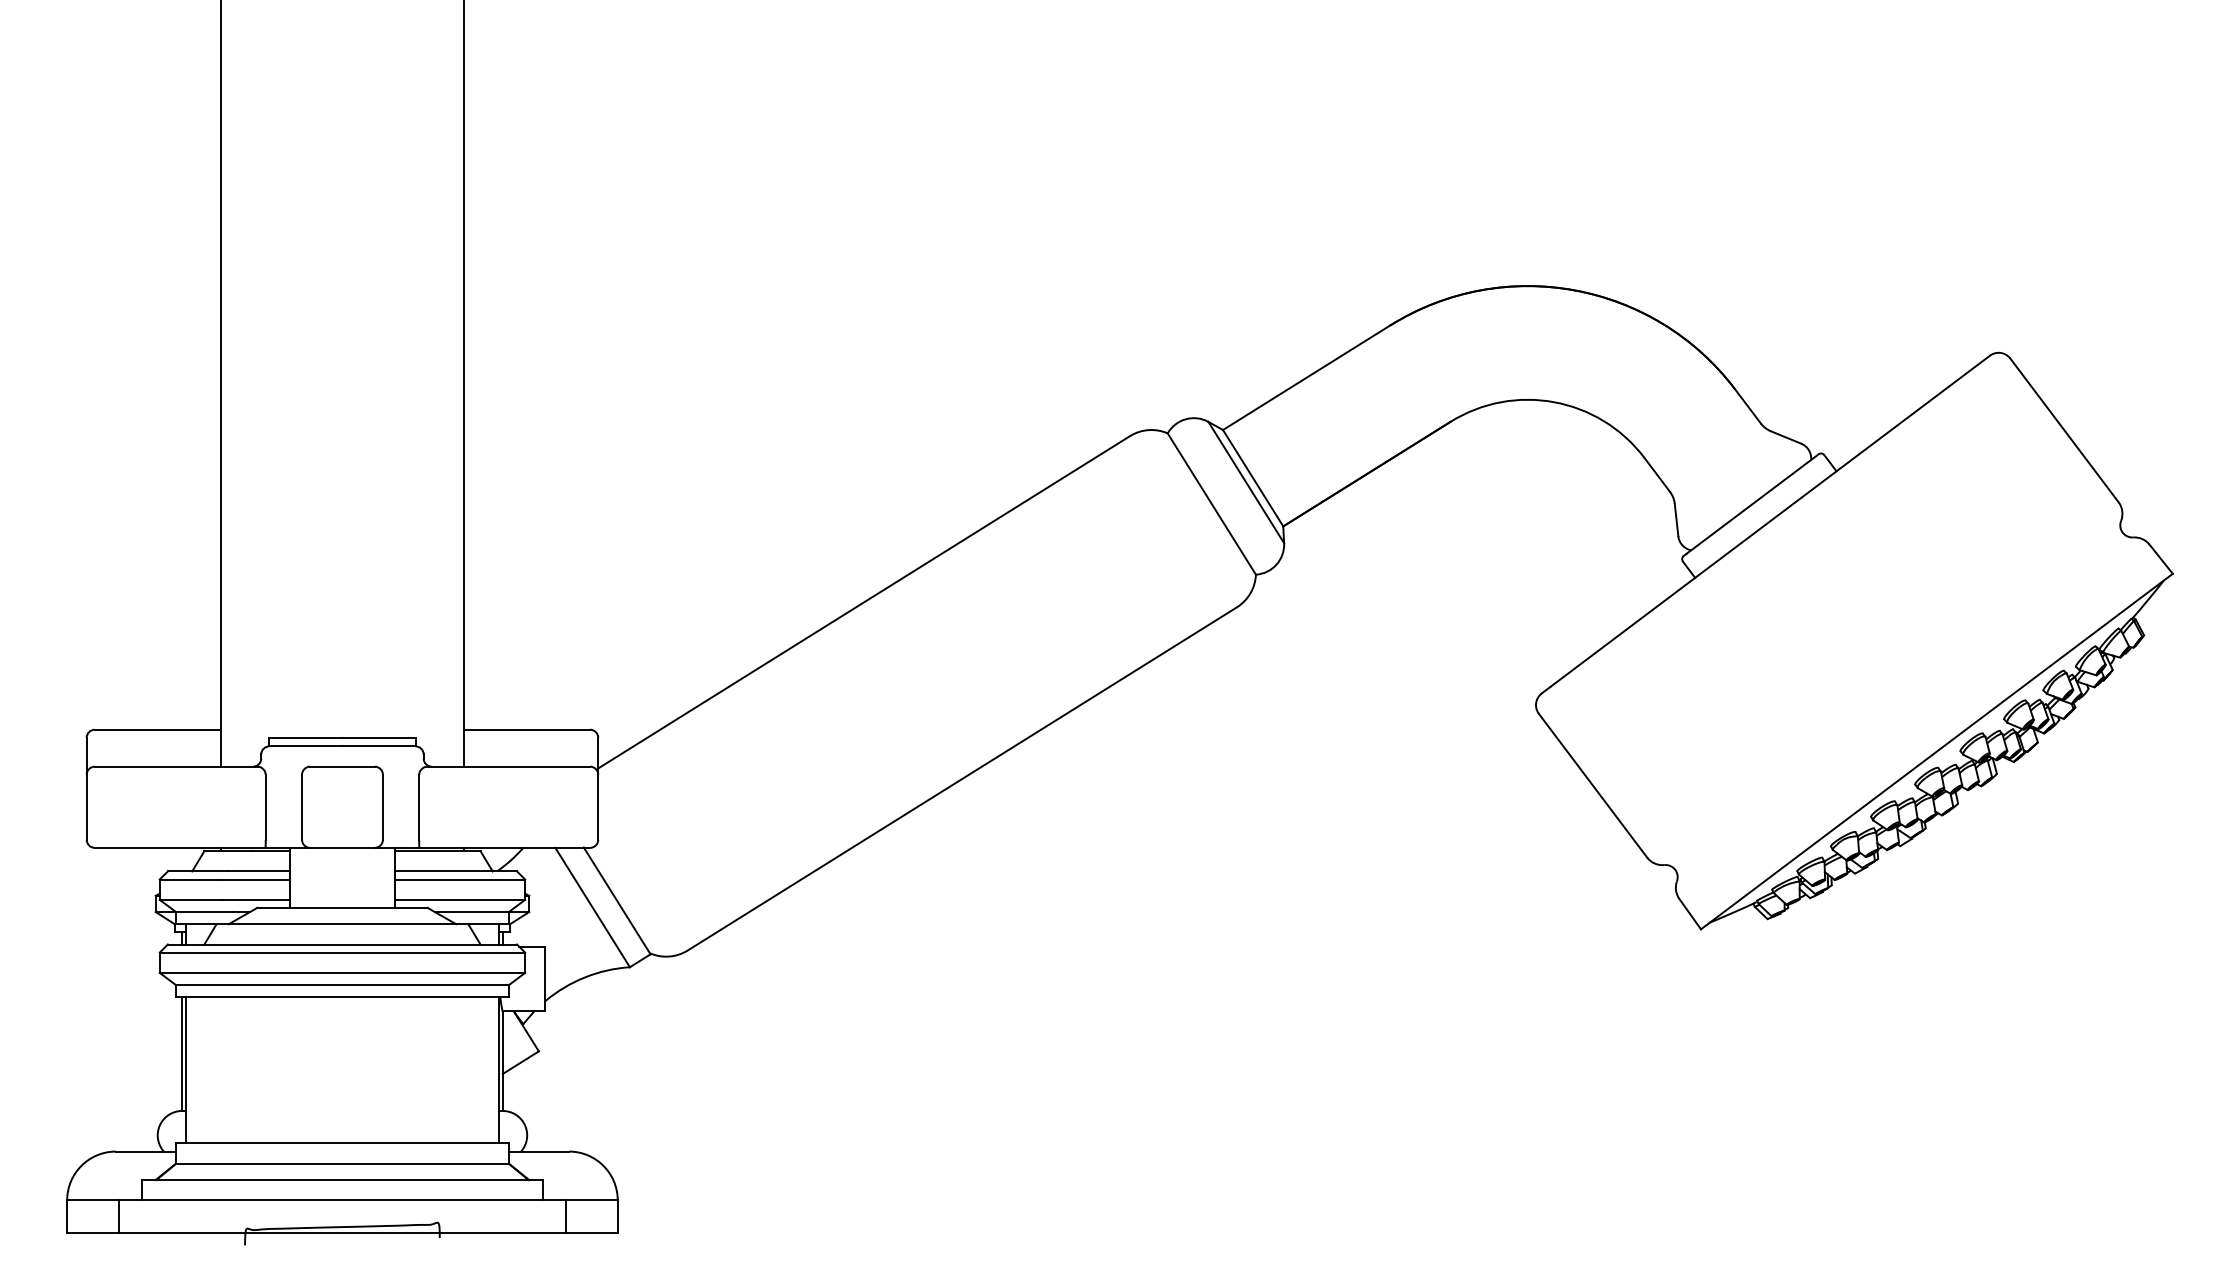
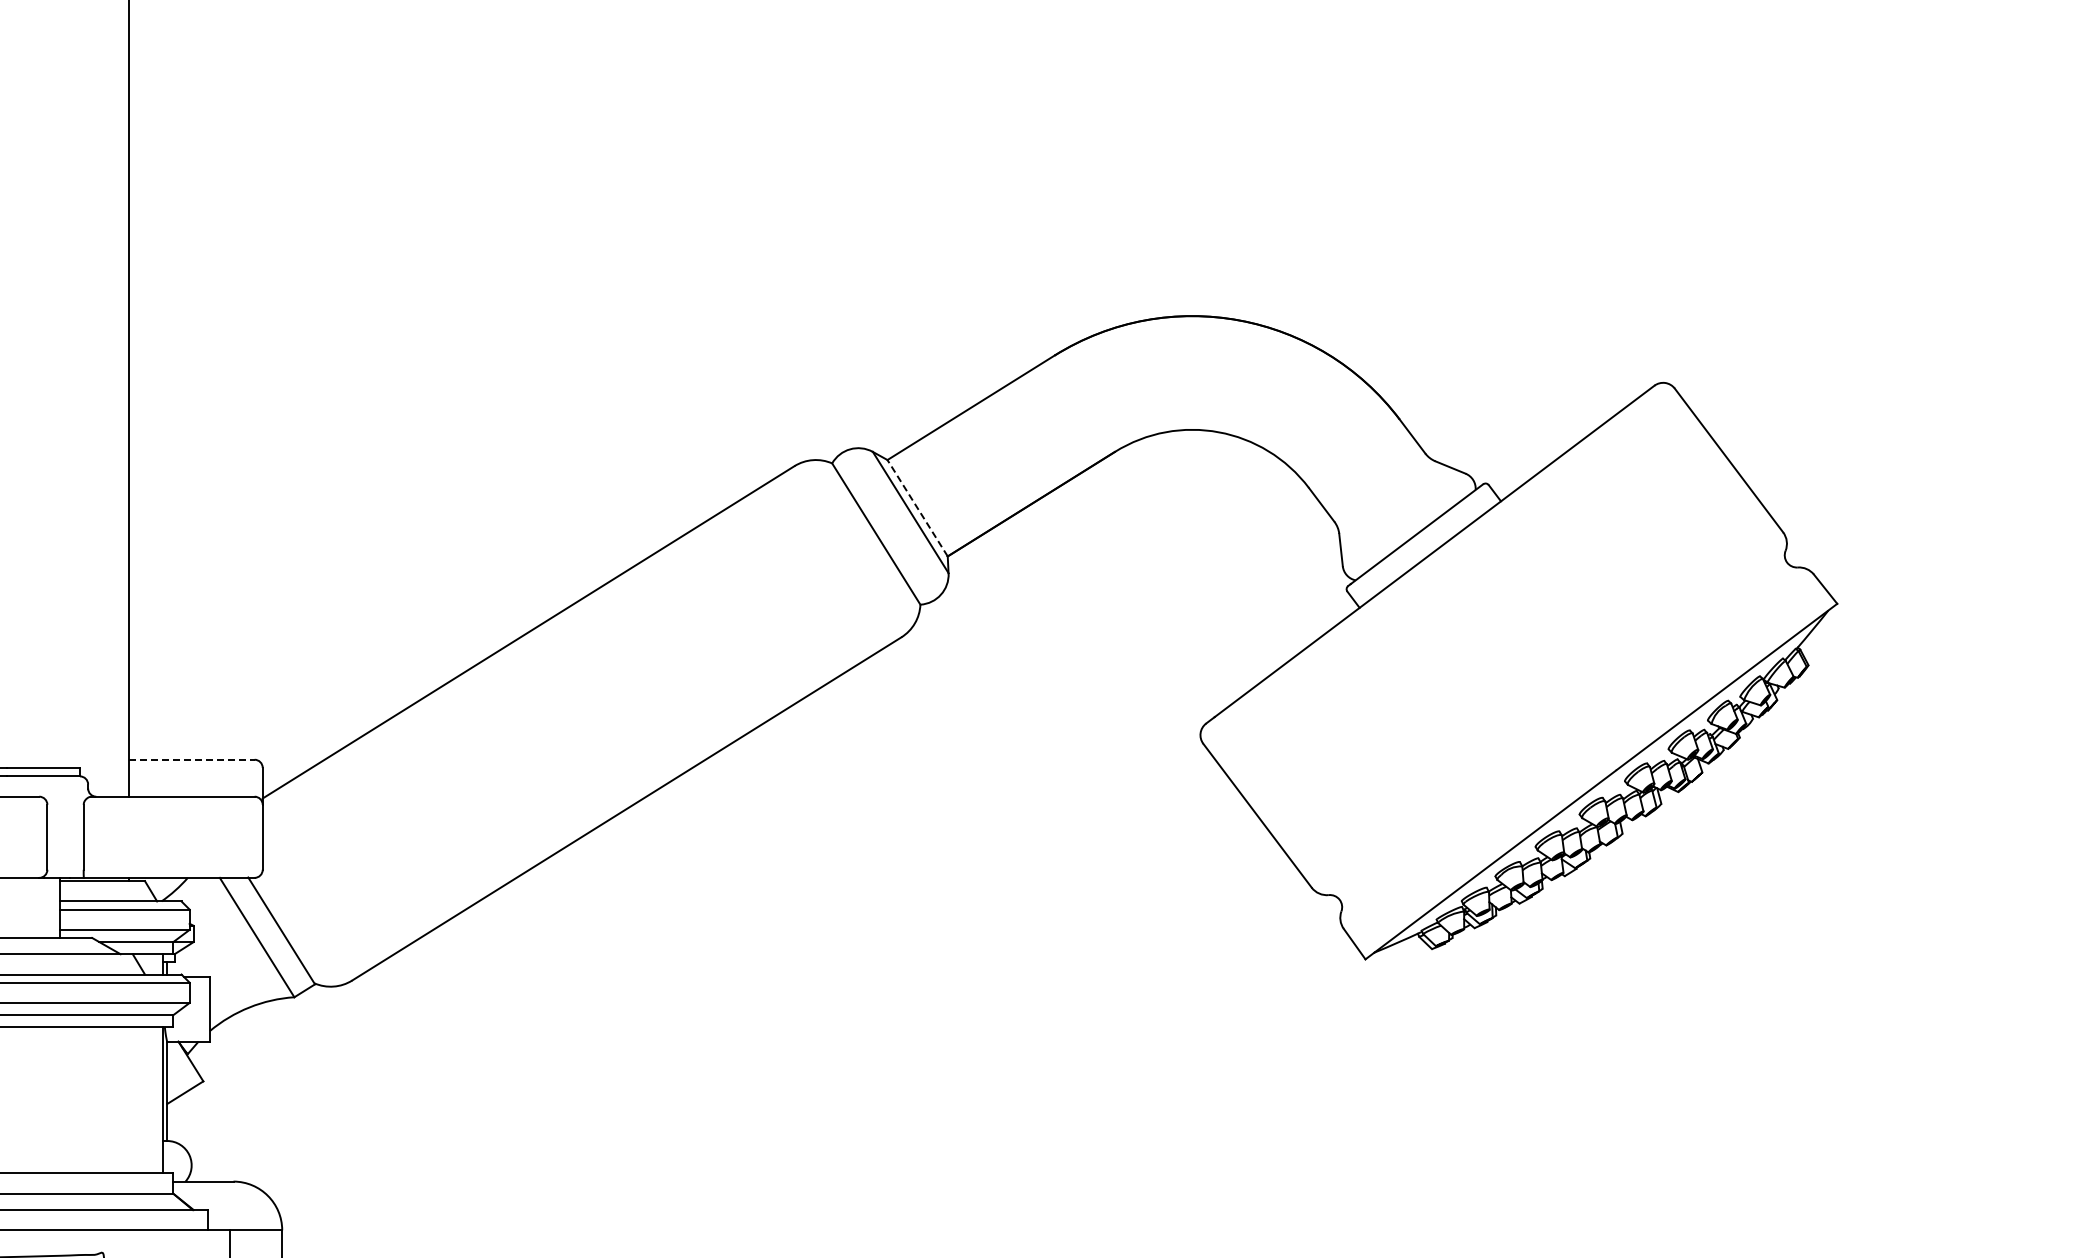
line: (1253, 478) -> (917, 508), solid -> dashed
line: (527, 729) -> (191, 759), solid -> dashed

